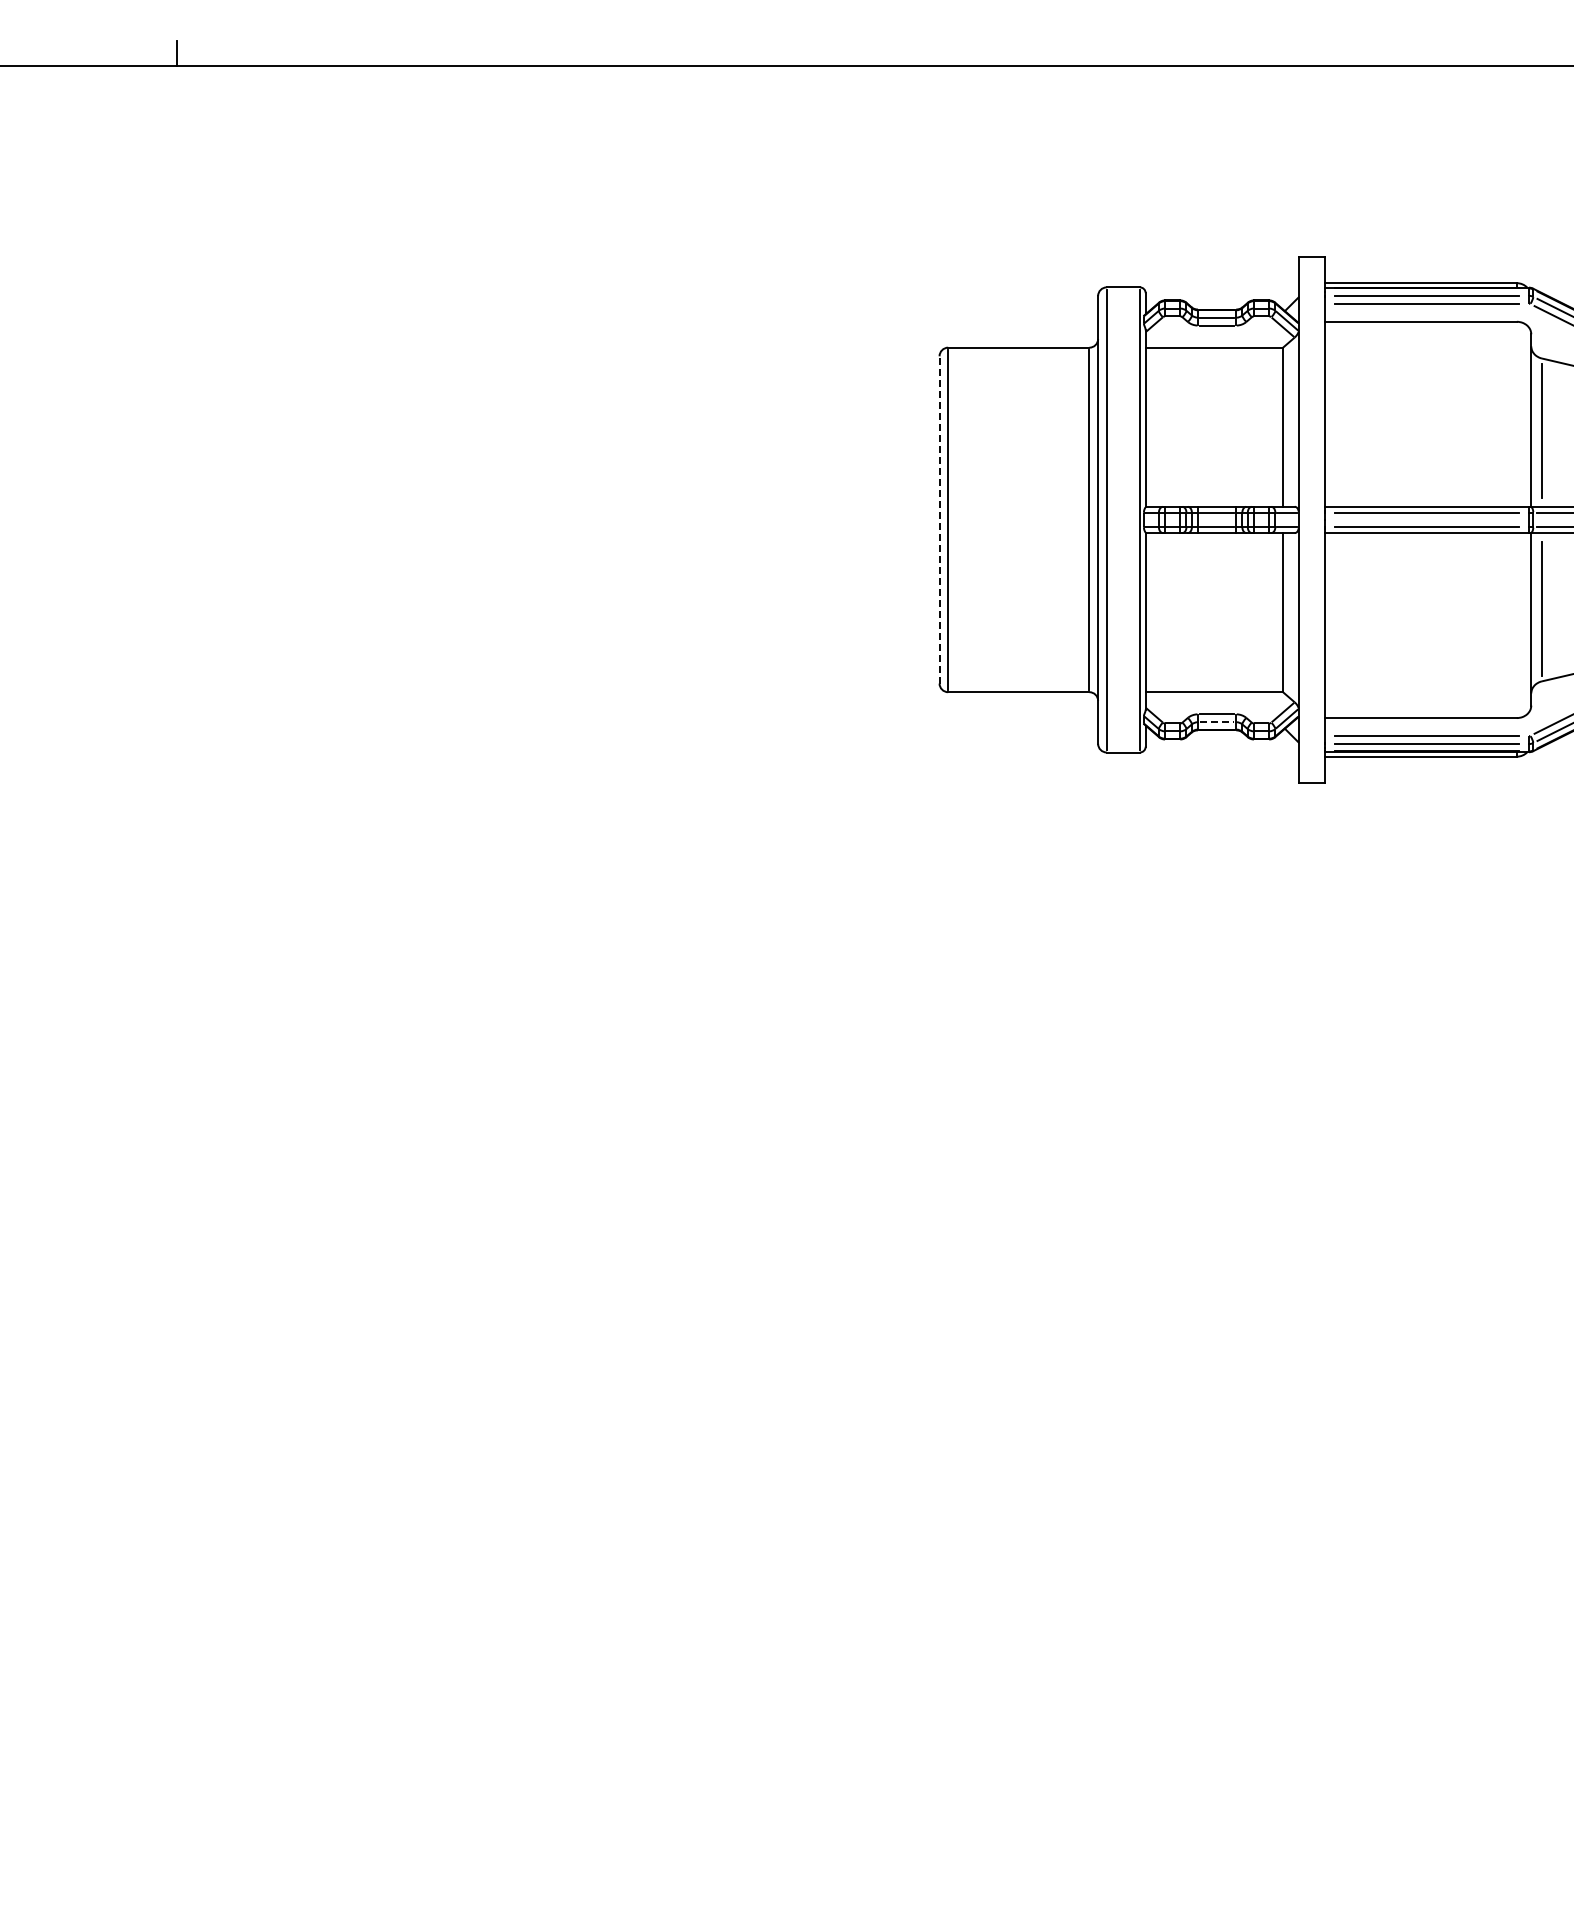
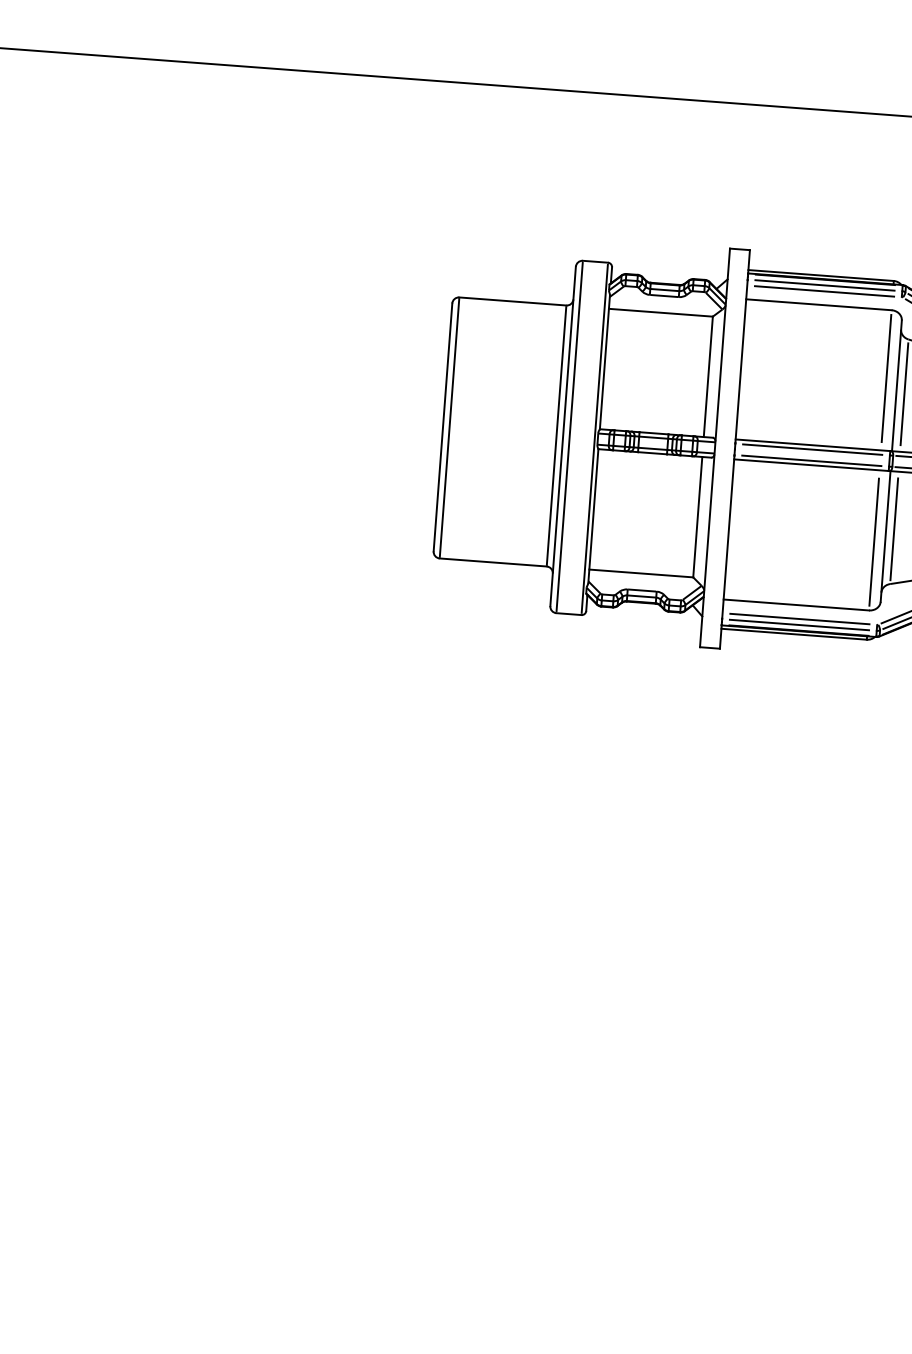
line: (1516, 411) -> (886, 378), added
line: (939, 519) -> (442, 427), dashed -> solid
line: (1516, 627) -> (873, 541), added
line: (1217, 722) -> (642, 596), dashed -> solid

